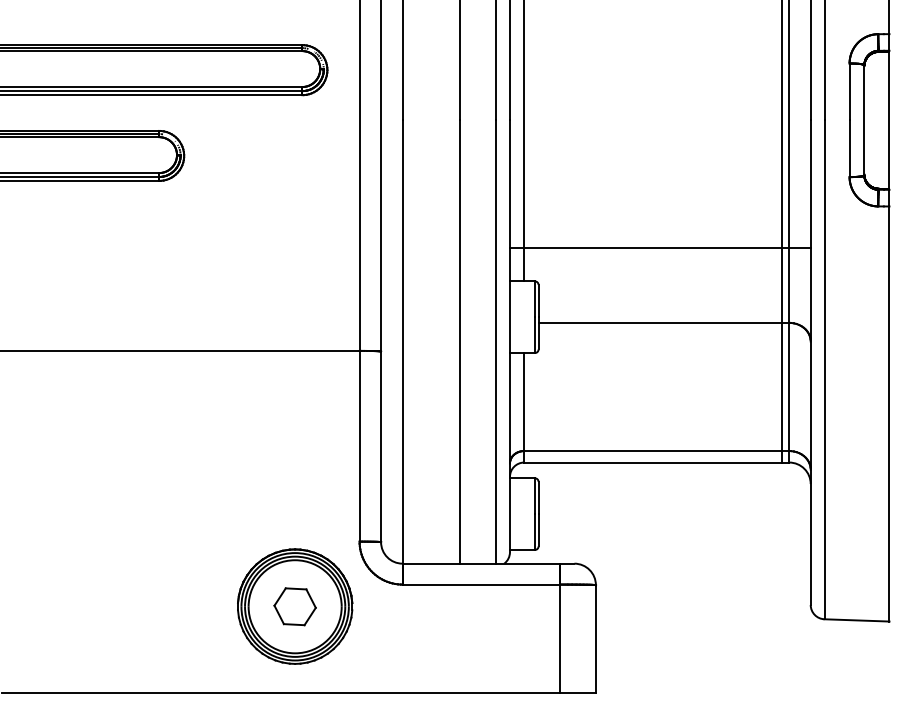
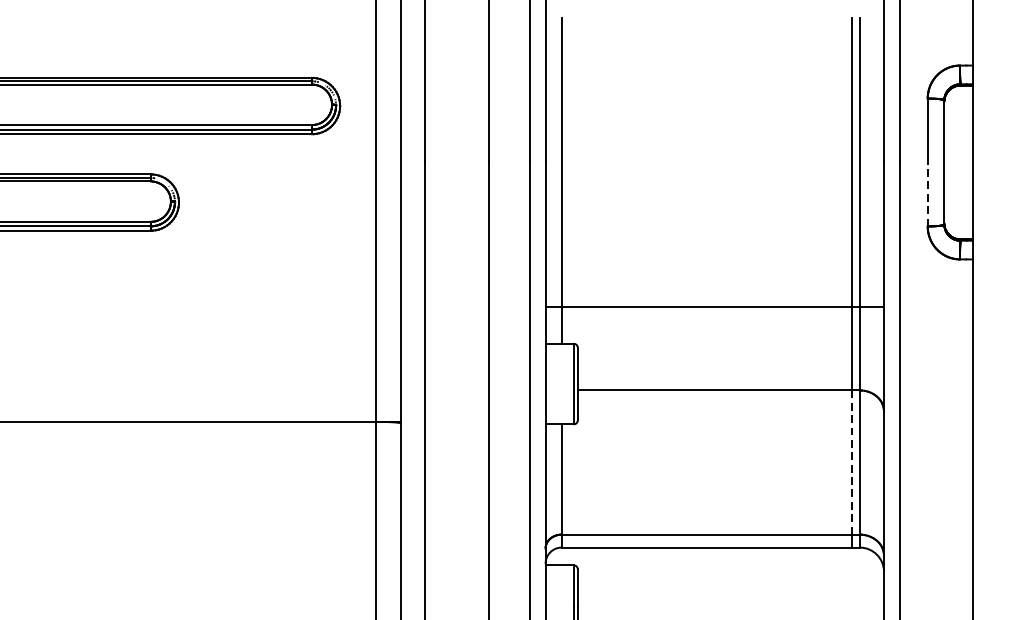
line: (849, 148) -> (927, 194), solid -> dashed
line: (782, 387) -> (852, 463), solid -> dashed

